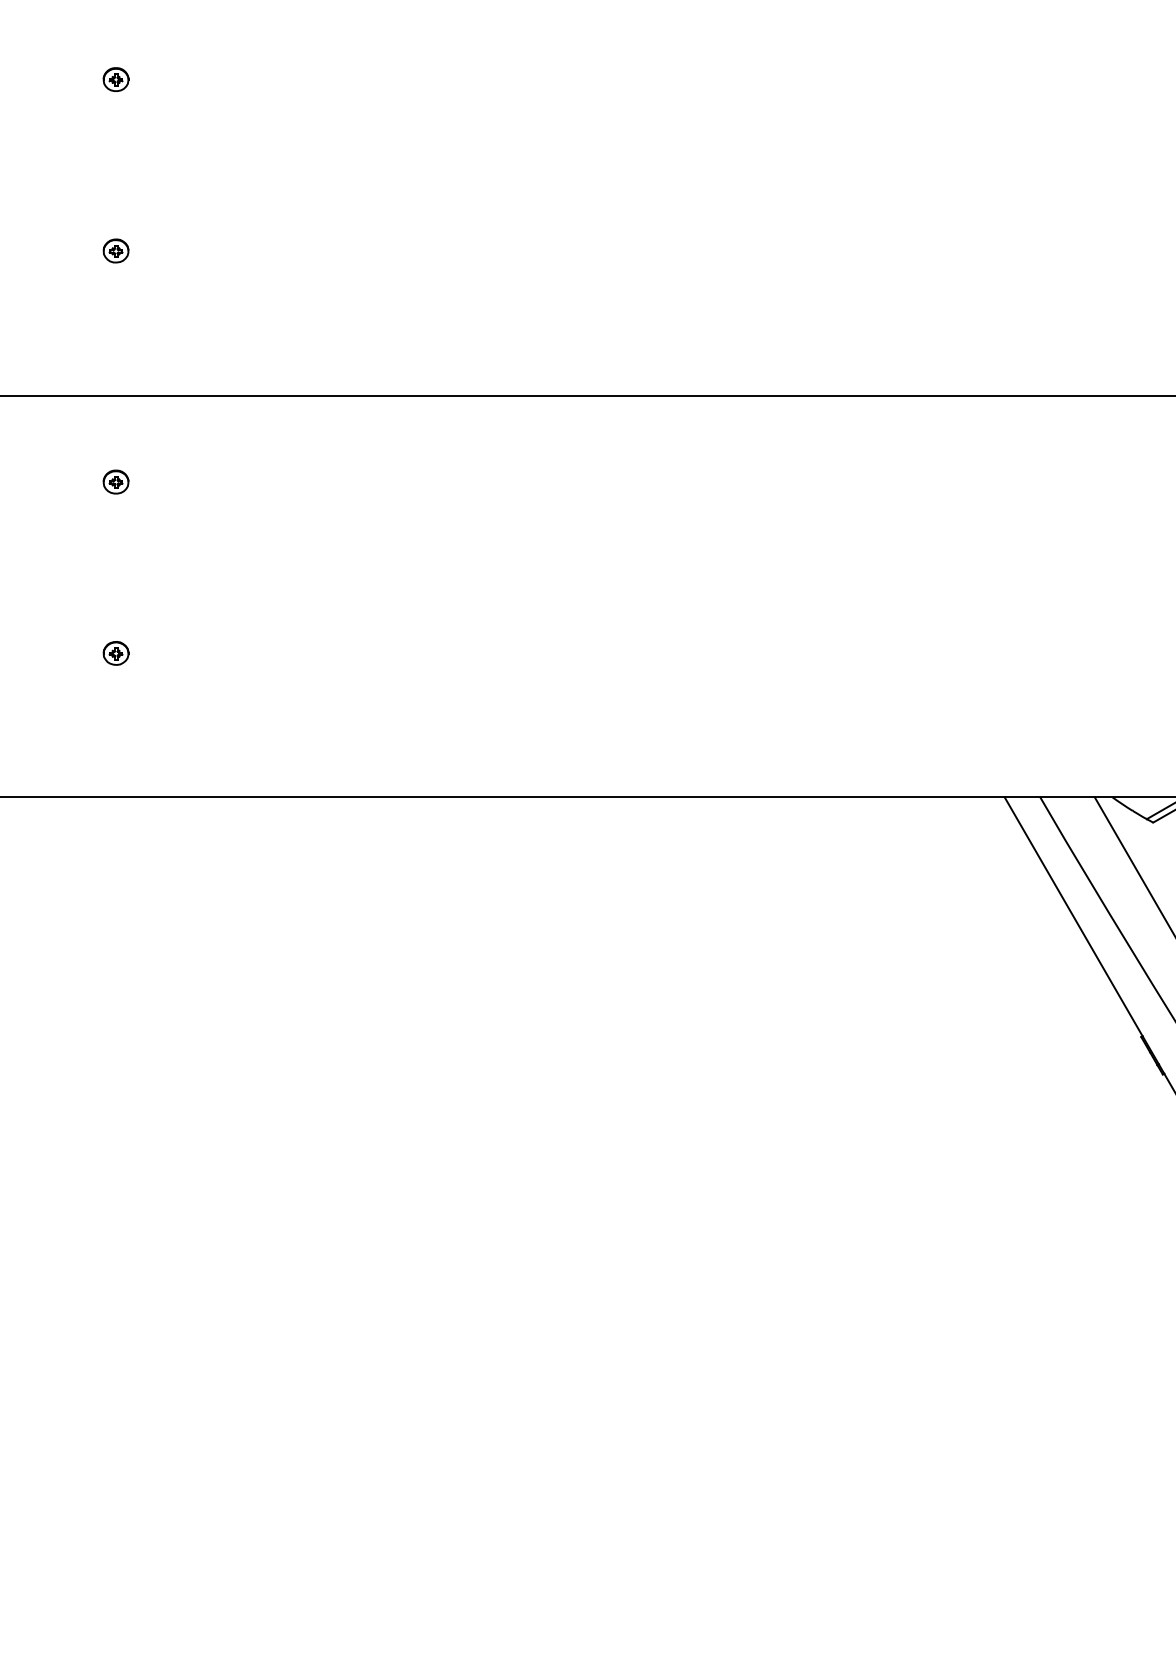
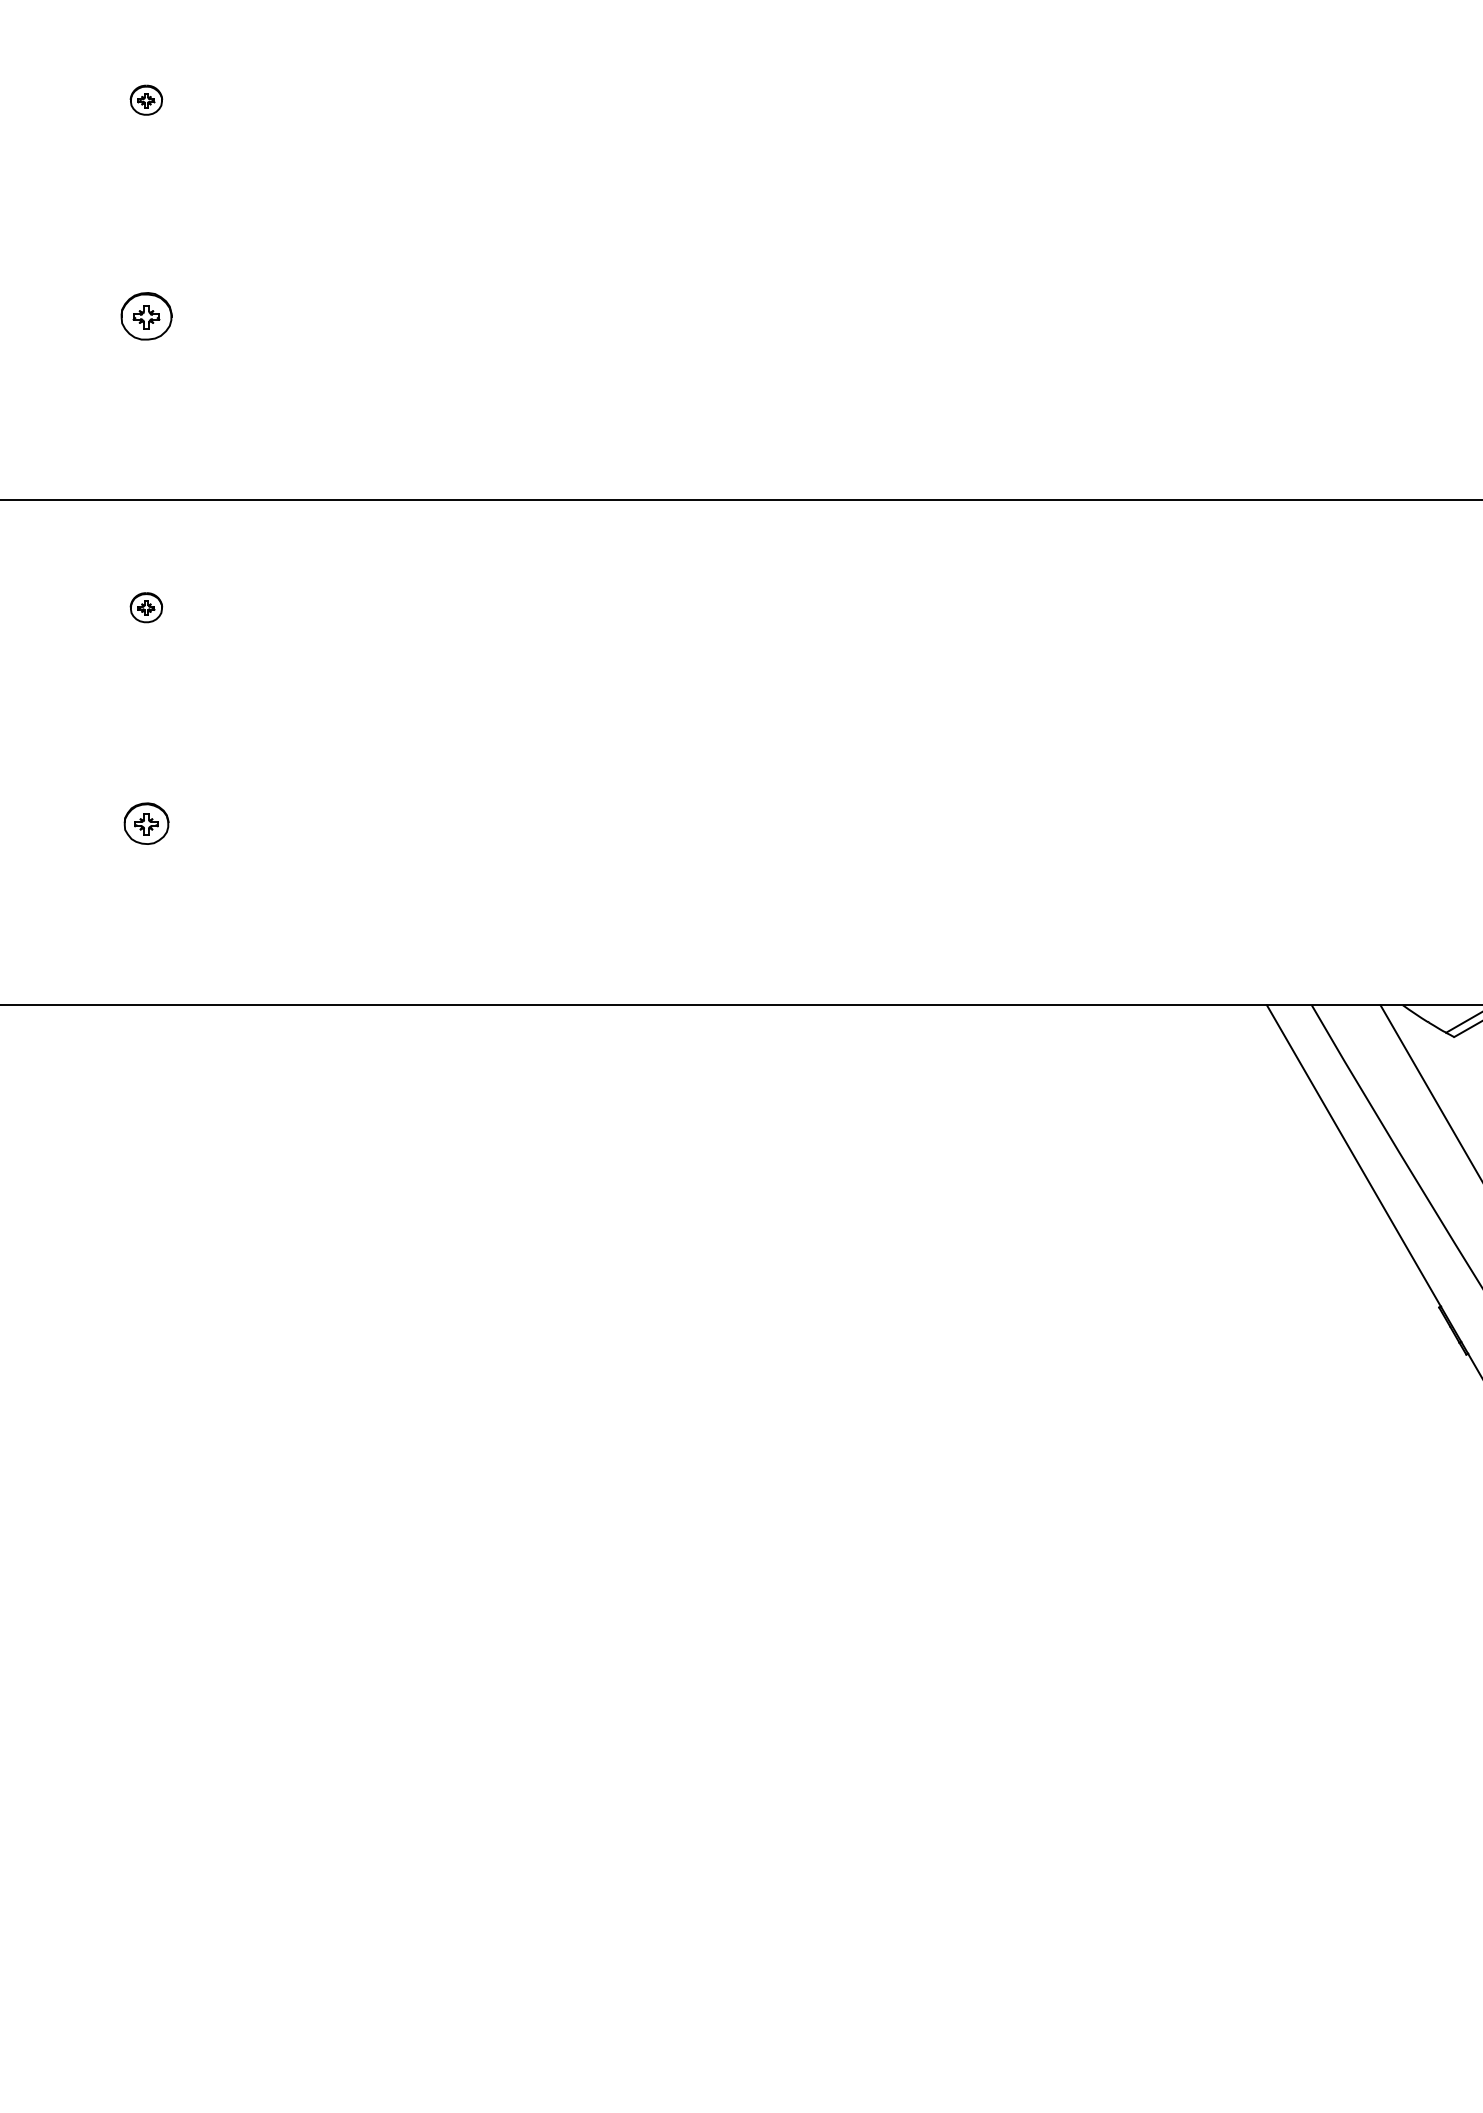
part: (115, 250) -> (145, 315), size x1.6
part: (115, 653) -> (145, 823), size x1.4

